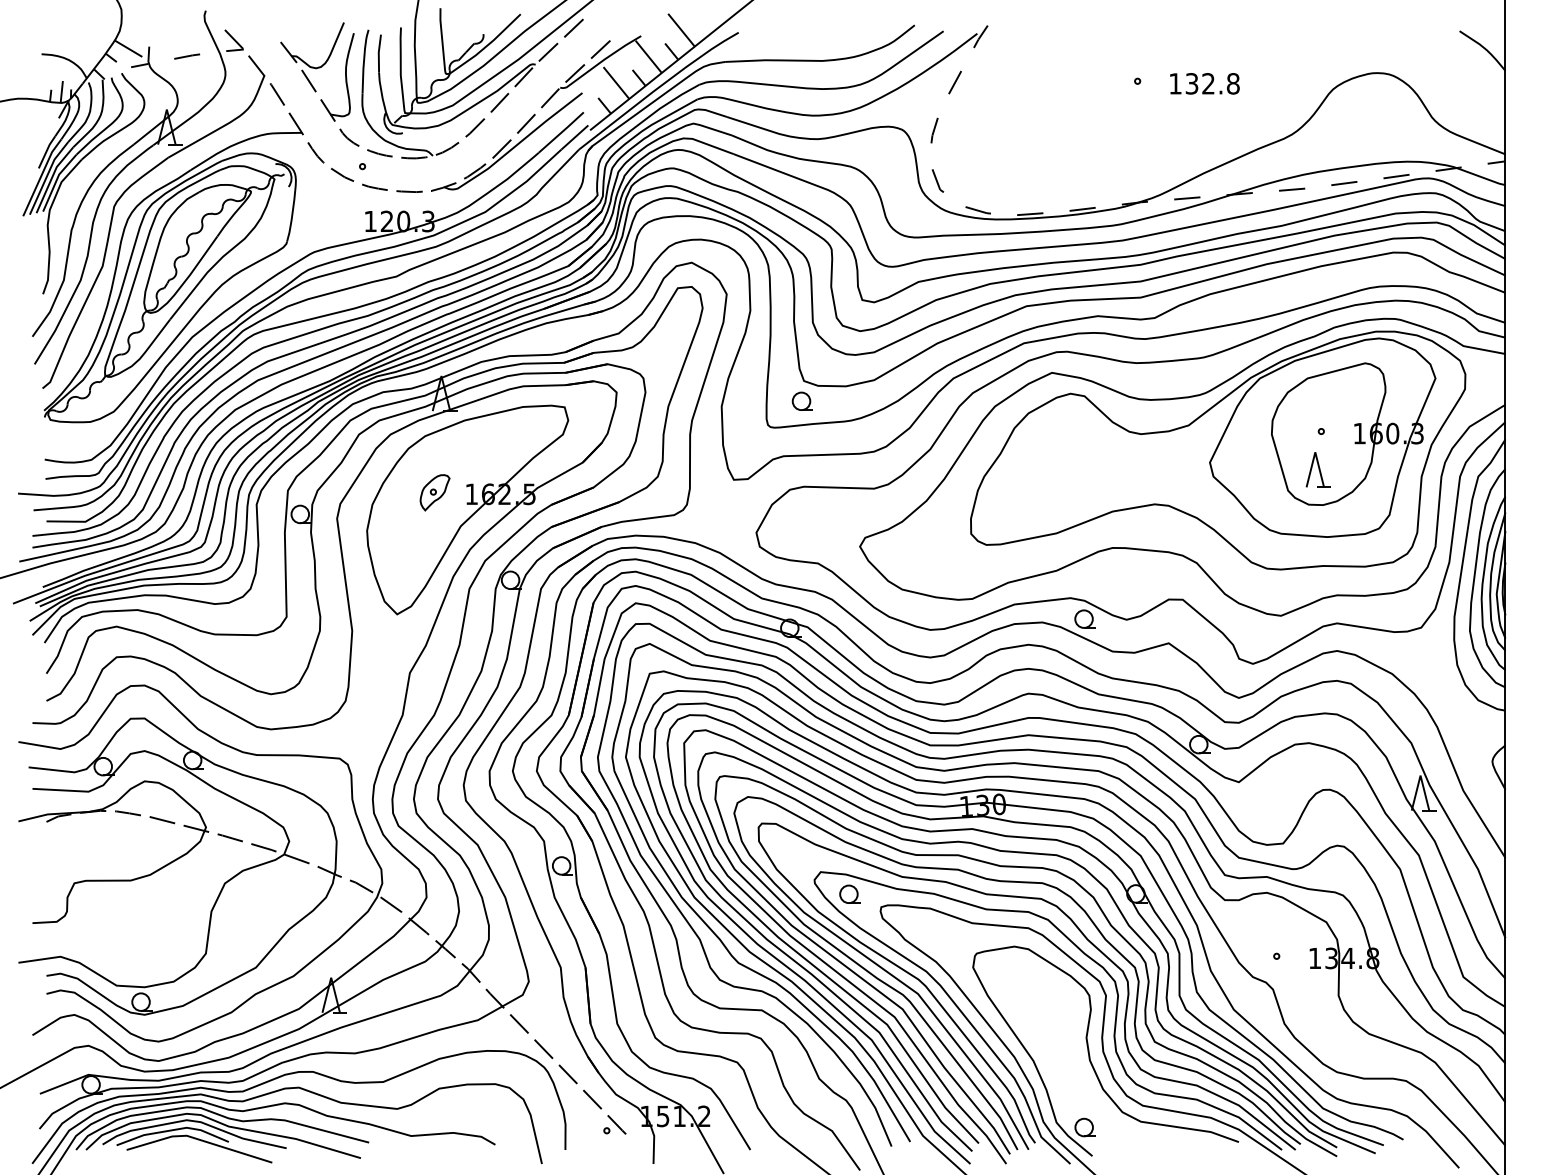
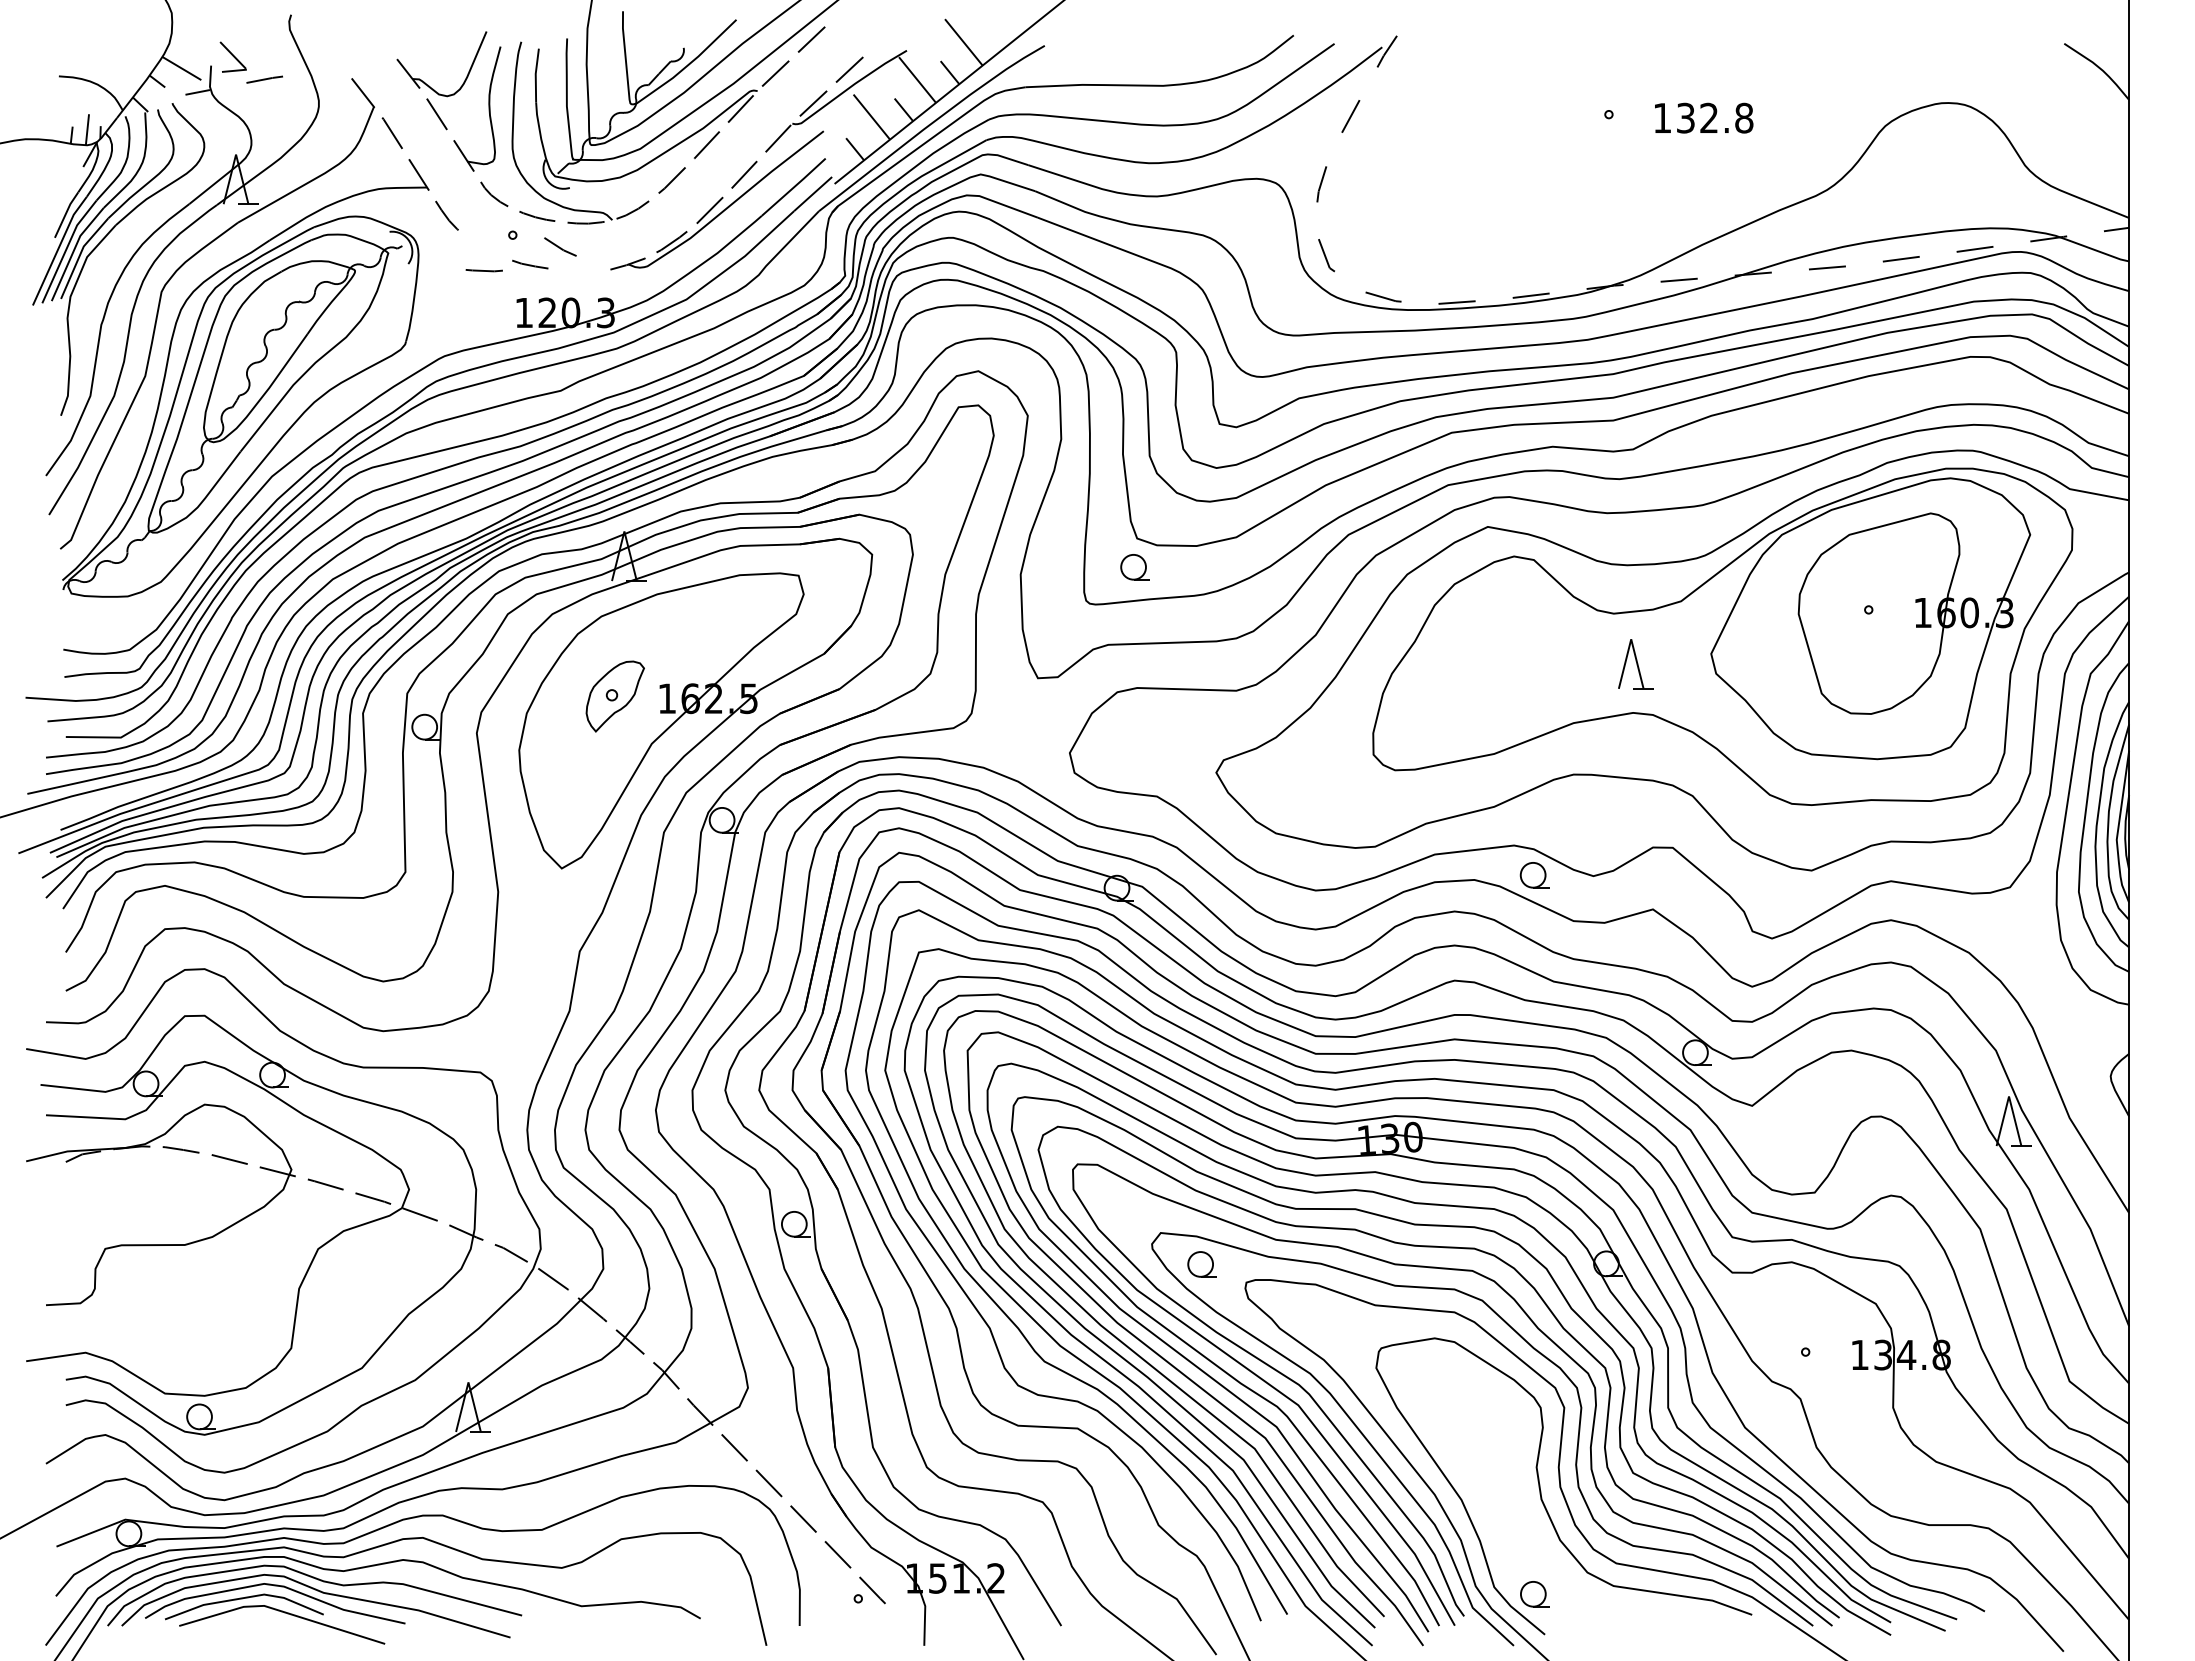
part: (233, 40) -> (232, 56), moved
part: (342, 174) -> (560, 246), moved
part: (409, 191) -> (483, 270), moved
part: (1318, 470) -> (1635, 664), moved
part: (435, 492) -> (615, 696), size x1.4

